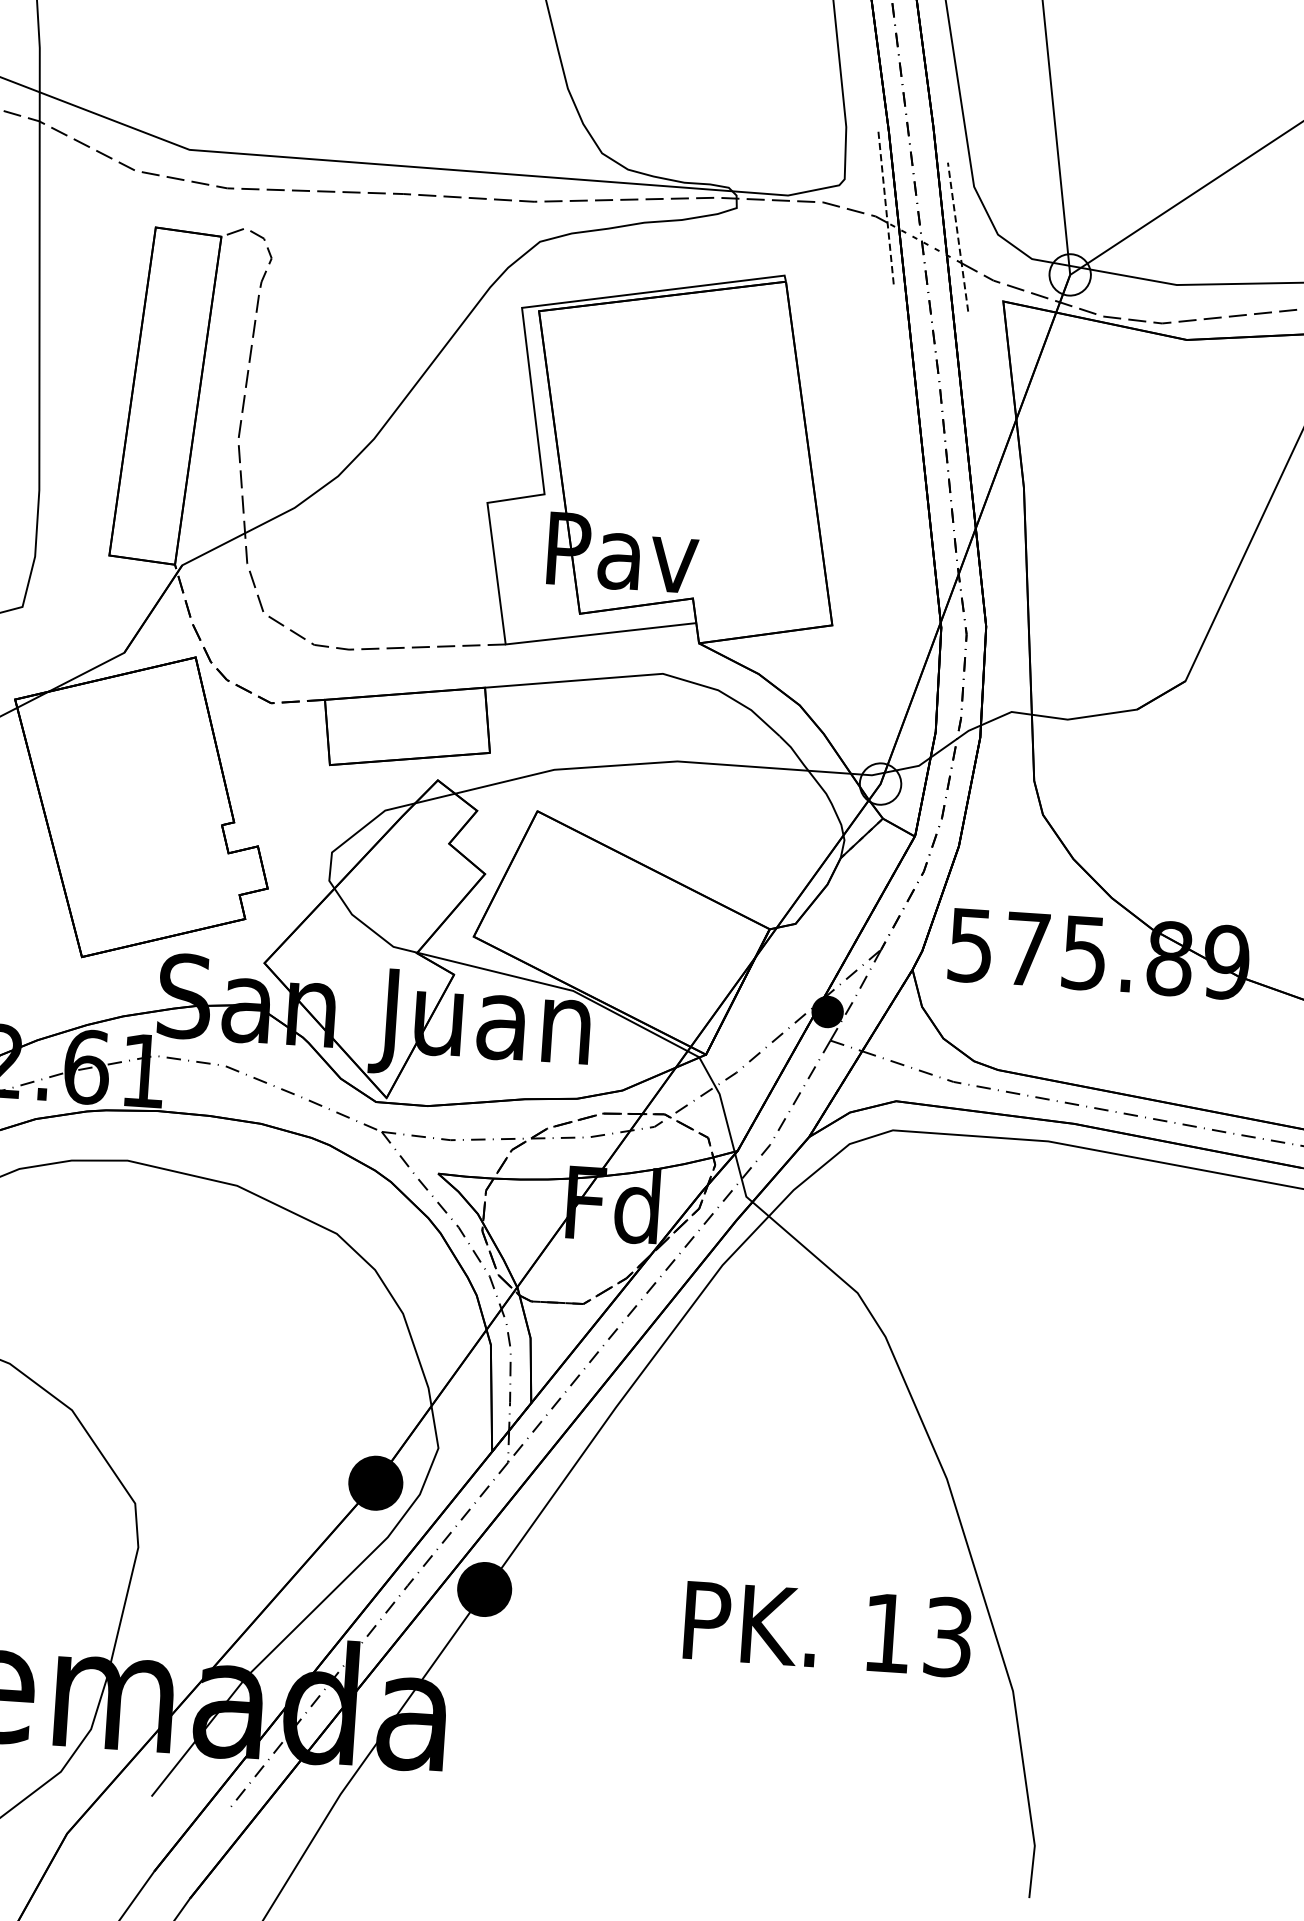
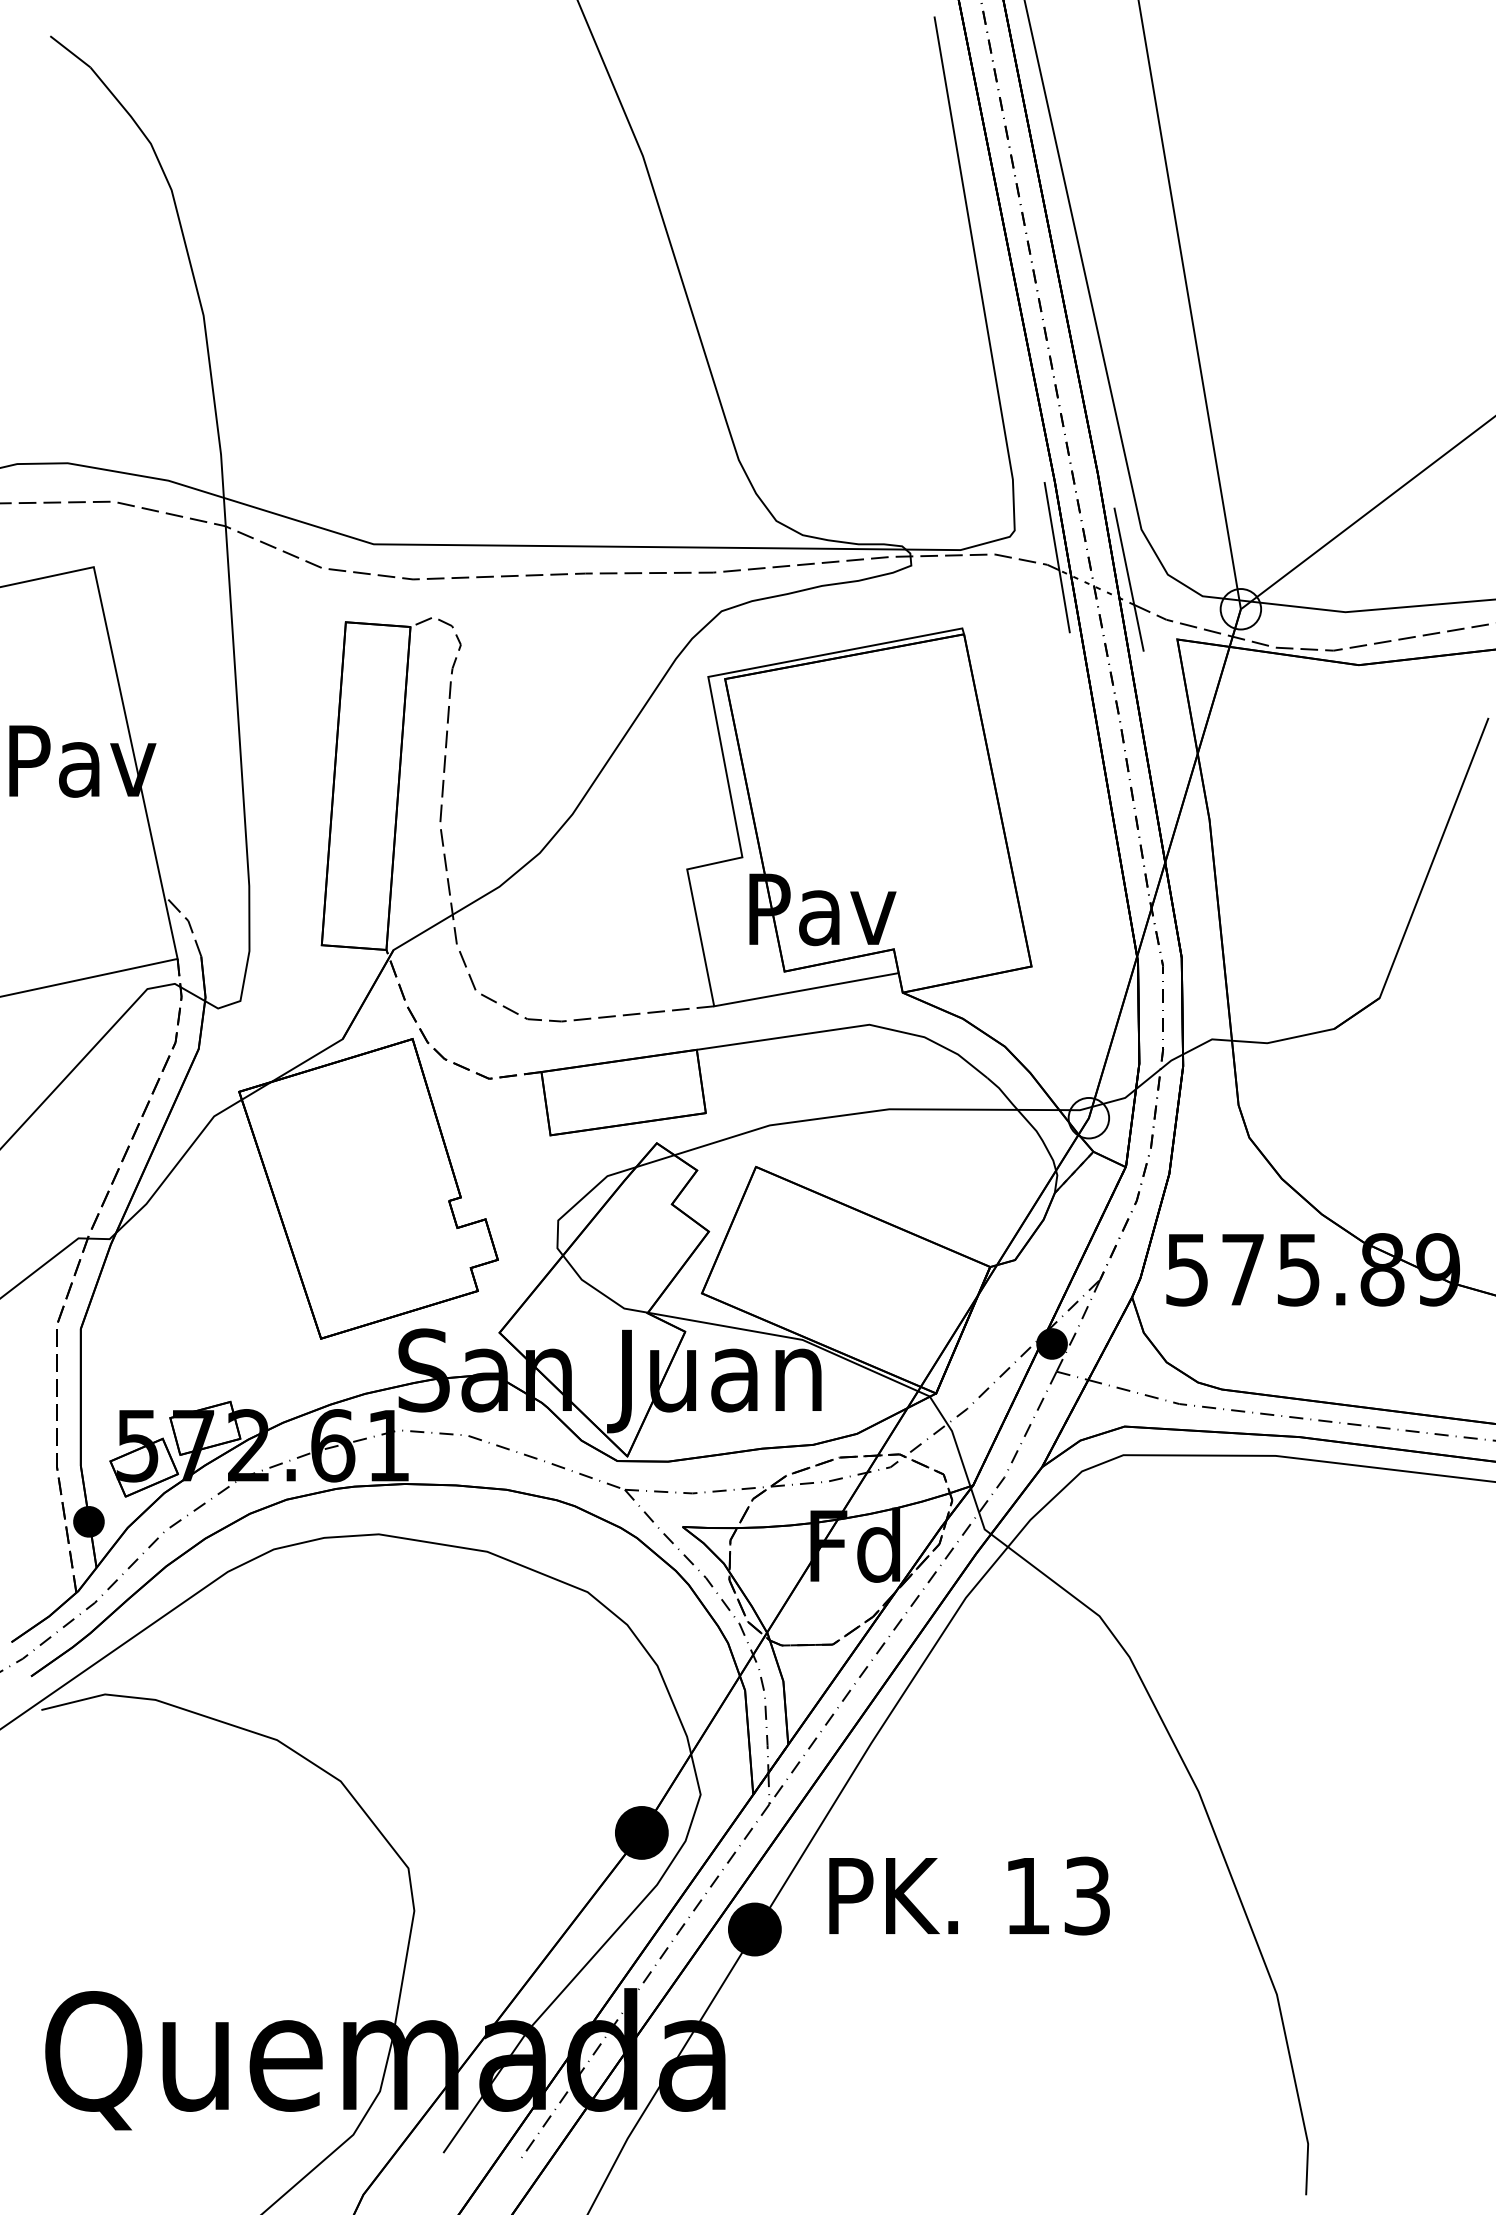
line: (886, 209) -> (1057, 557), dashed -> solid
line: (957, 236) -> (1128, 579), dashed -> solid
text: (828, 1628) -> (969, 1895), moved

